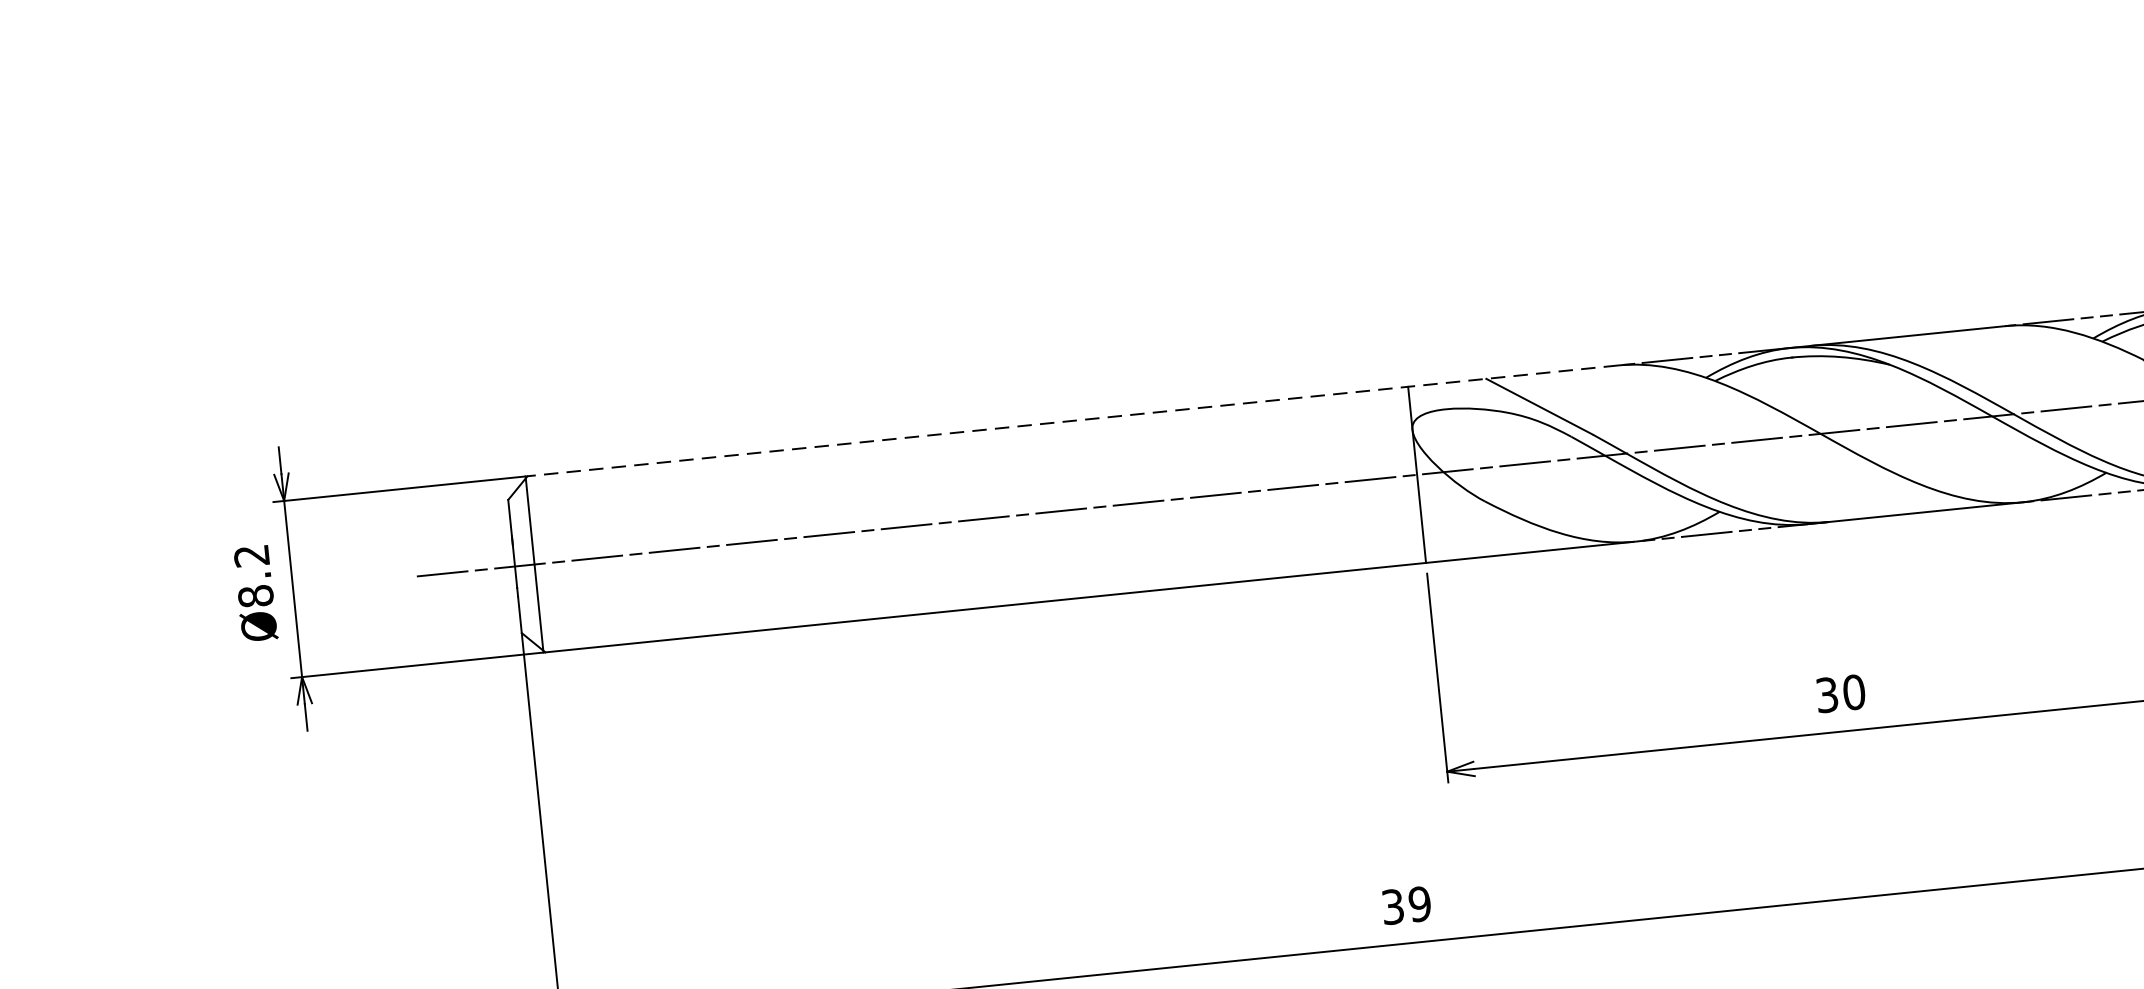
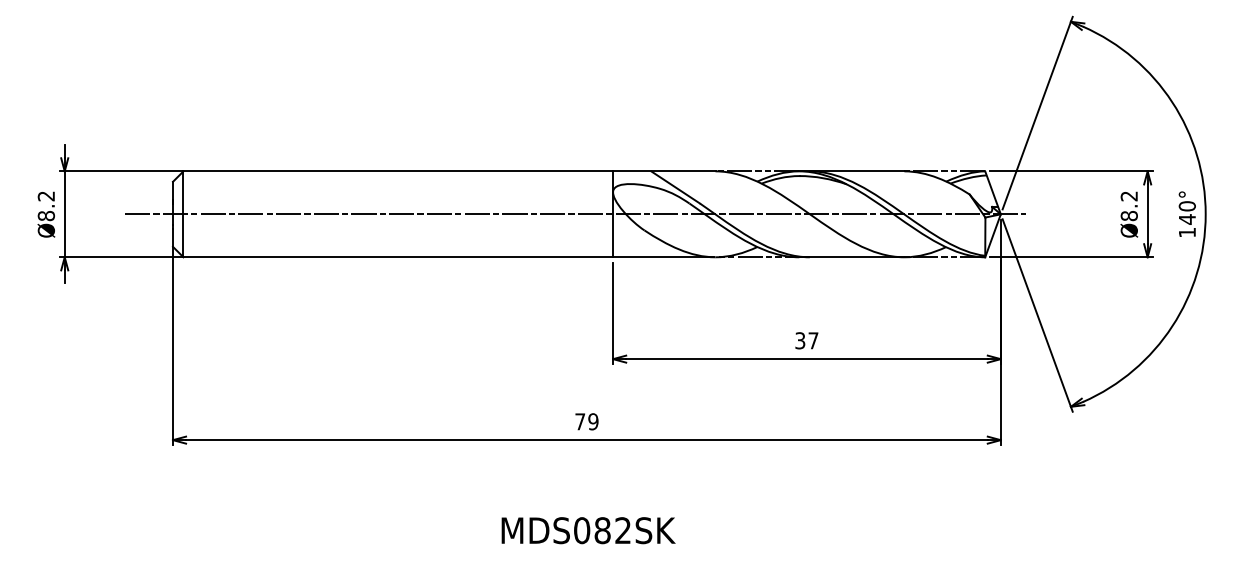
line: (1070, 421) -> (448, 171), dashed -> solid
text: (1854, 691) -> (813, 340), 30 -> 37
text: (1393, 906) -> (580, 421), 39 -> 79

